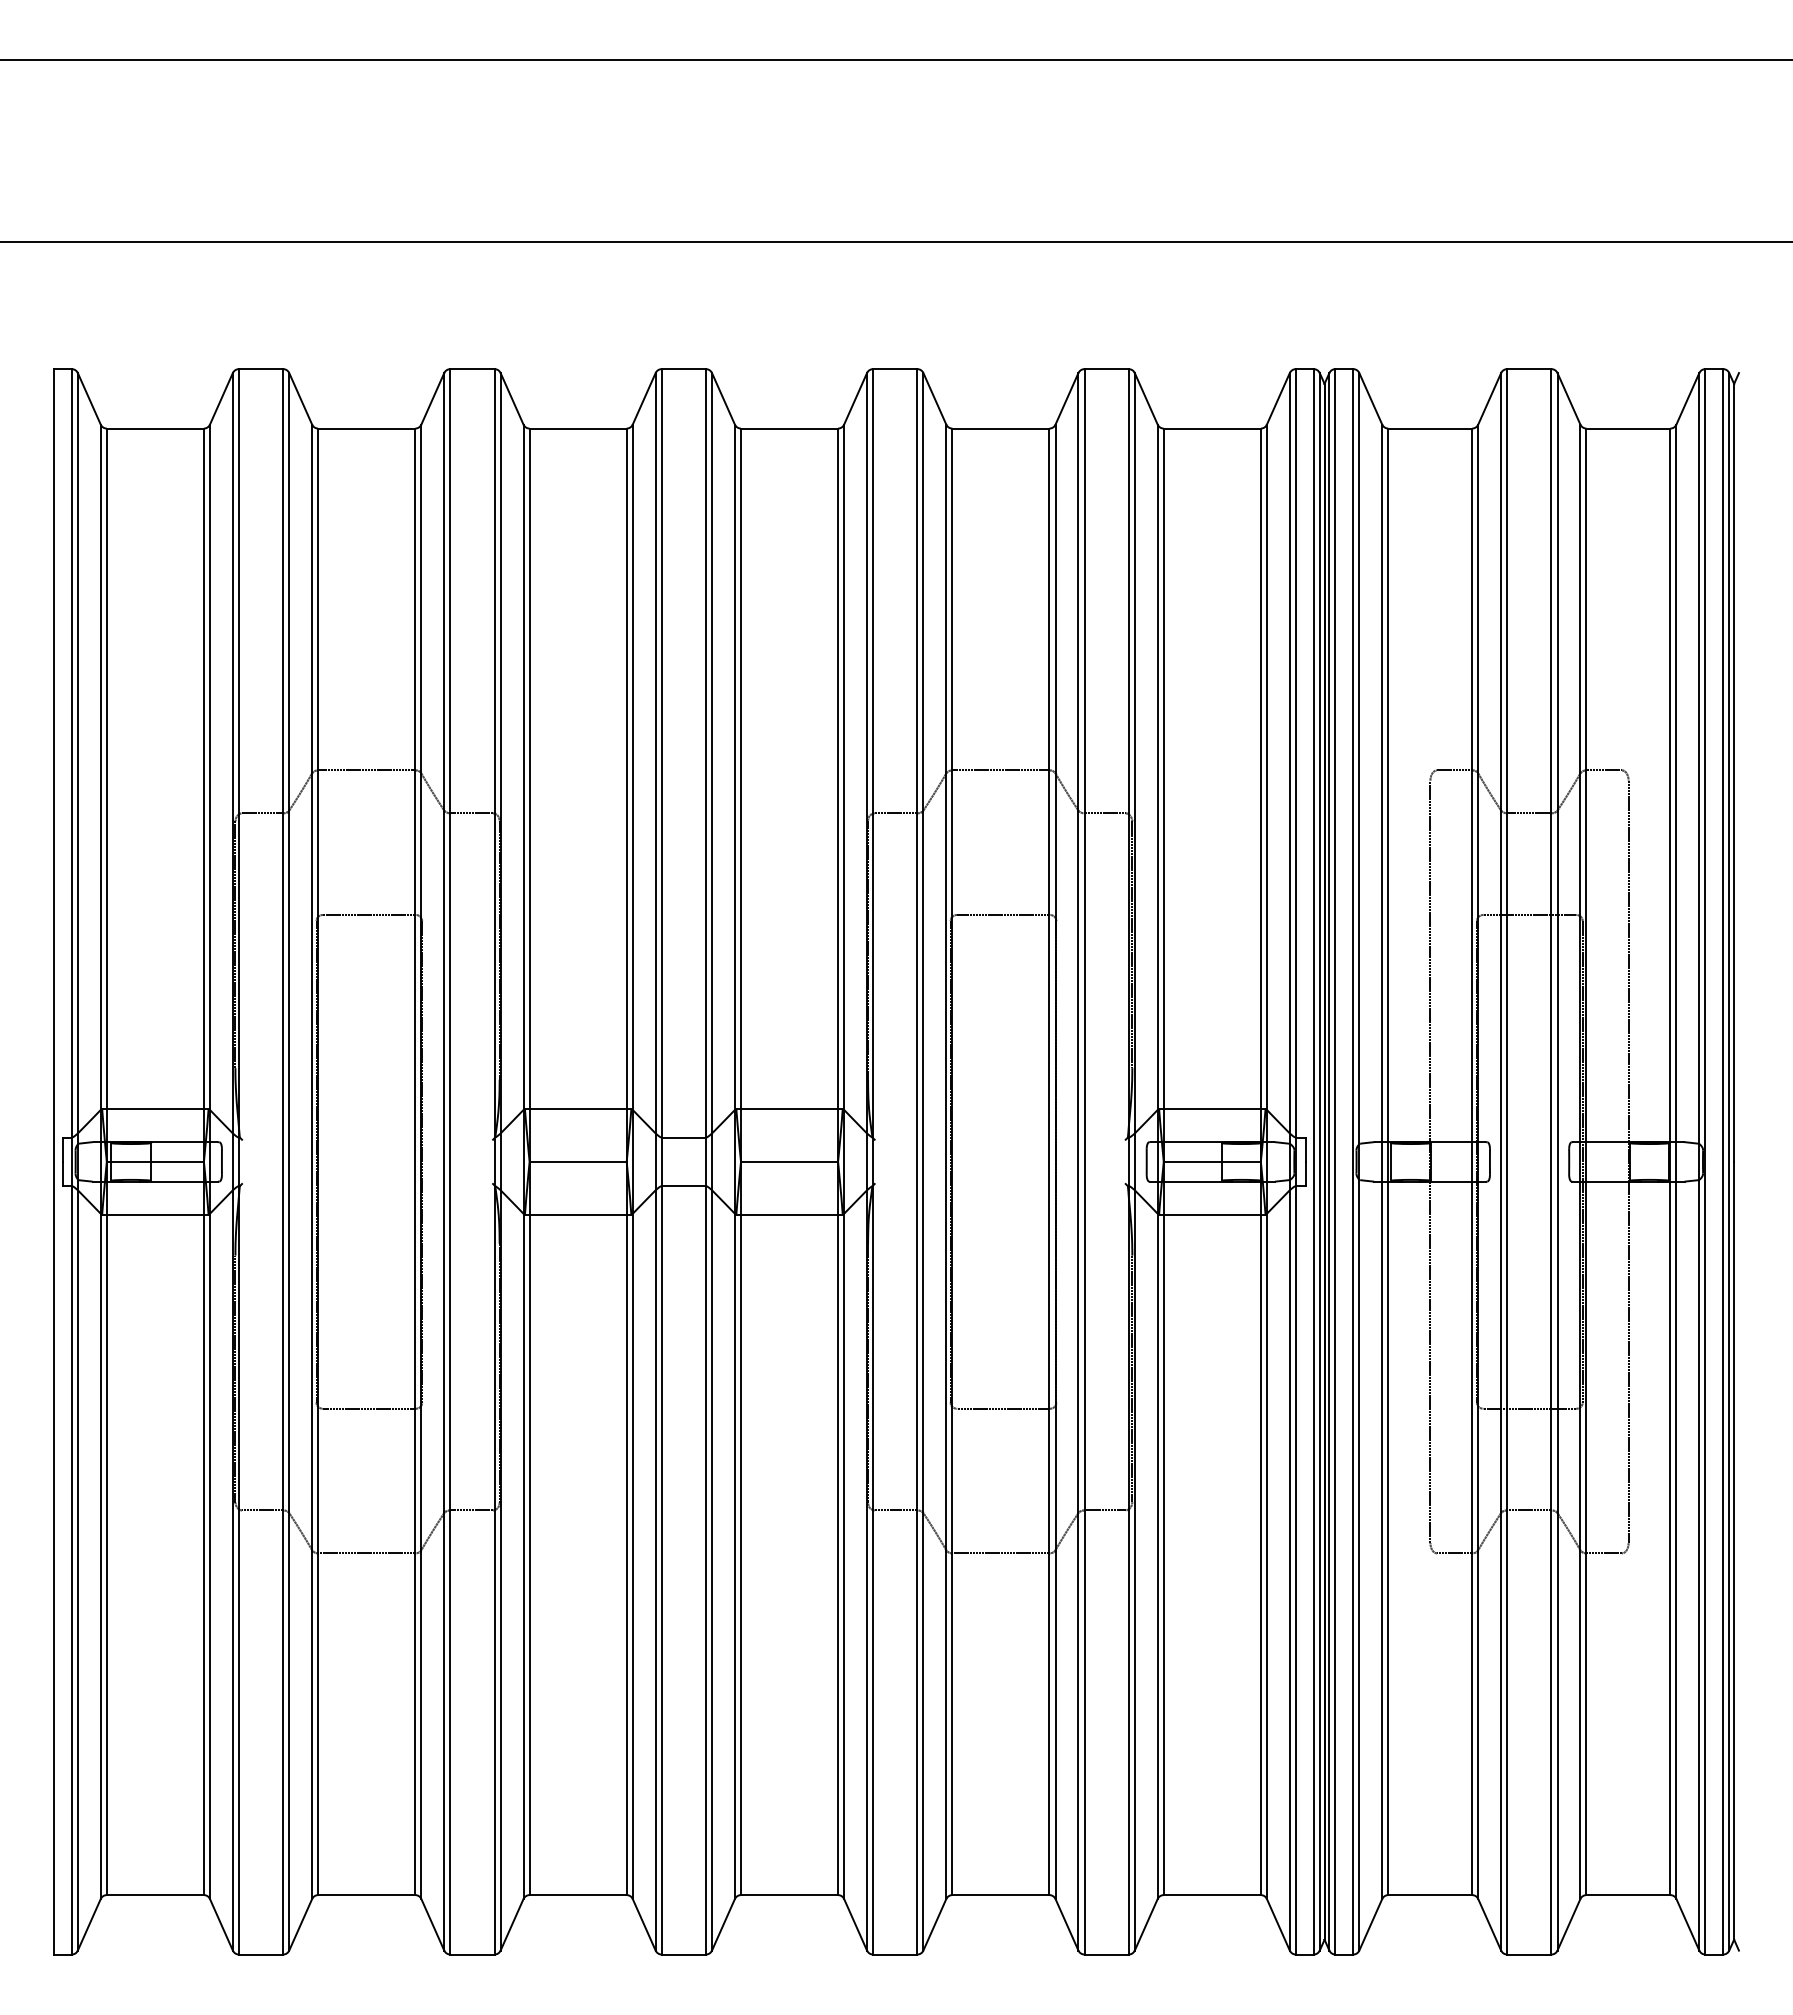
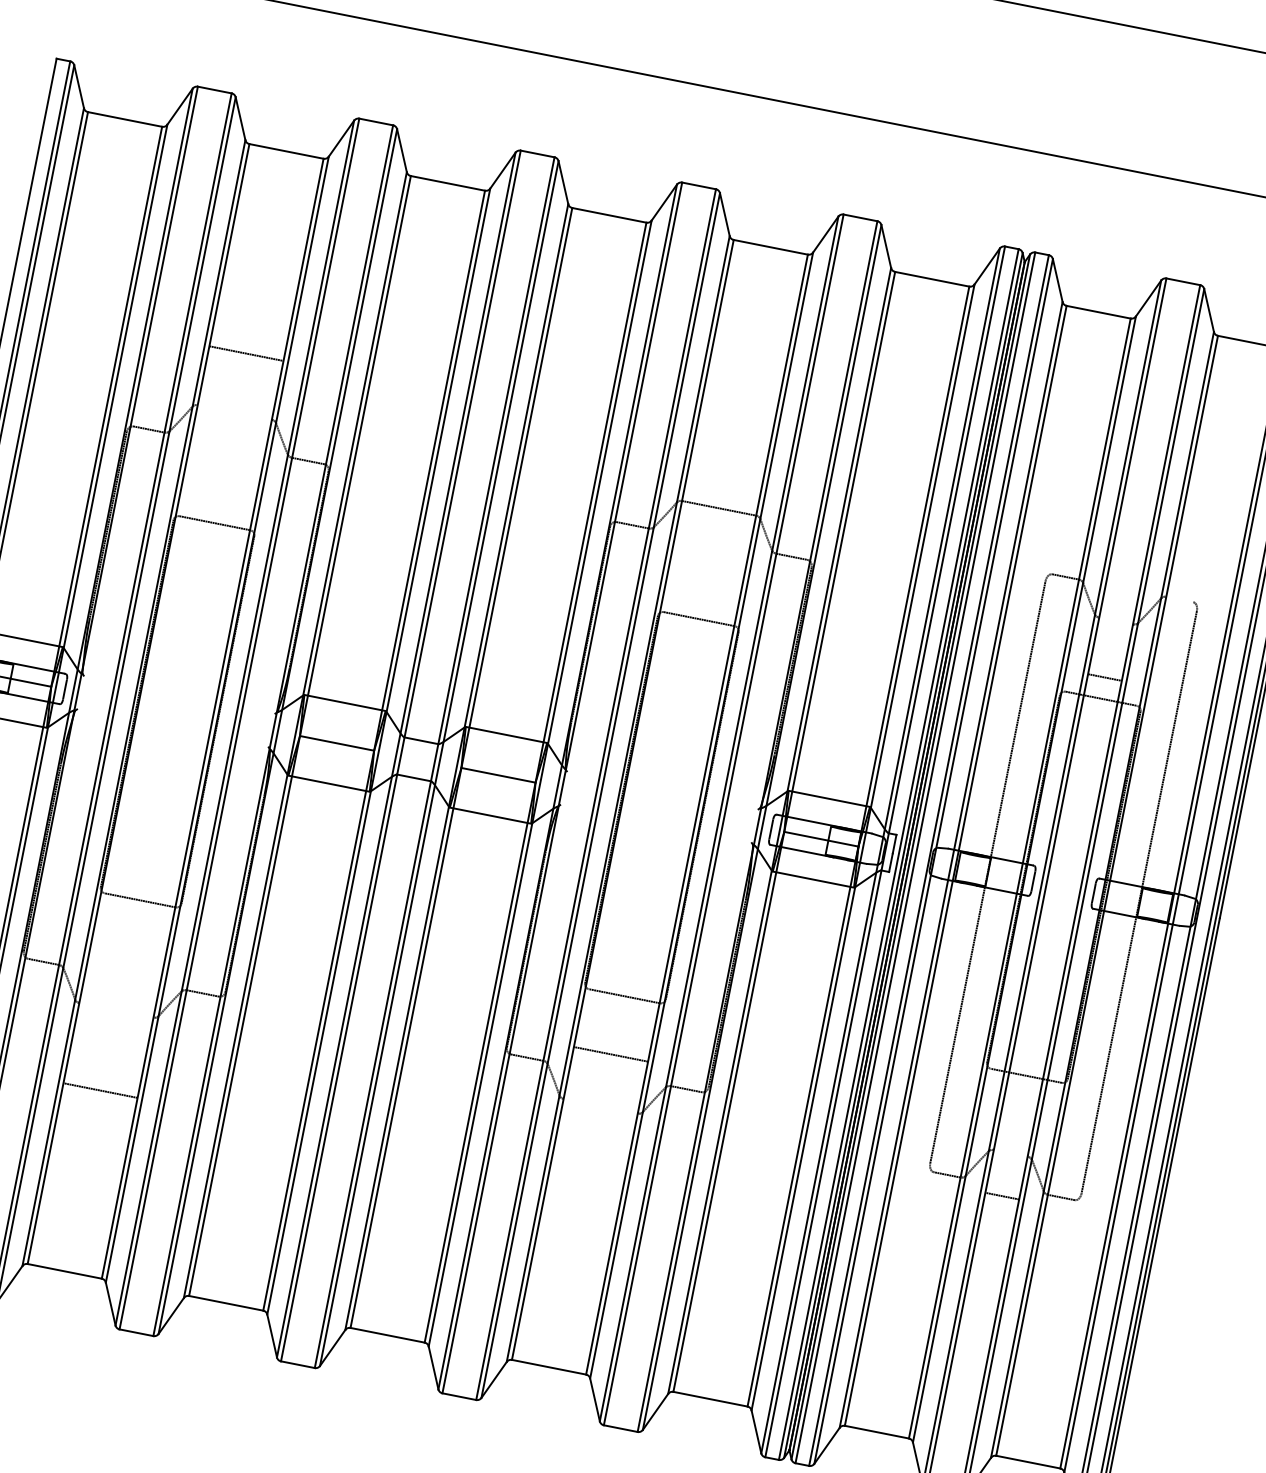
line: (366, 770) -> (246, 353), moved
line: (1603, 770) -> (1179, 599), removed
line: (1529, 813) -> (1105, 677), moved
line: (1529, 1510) -> (1002, 1196), moved
line: (366, 1553) -> (100, 1090), moved
line: (1000, 1553) -> (610, 1054), moved

